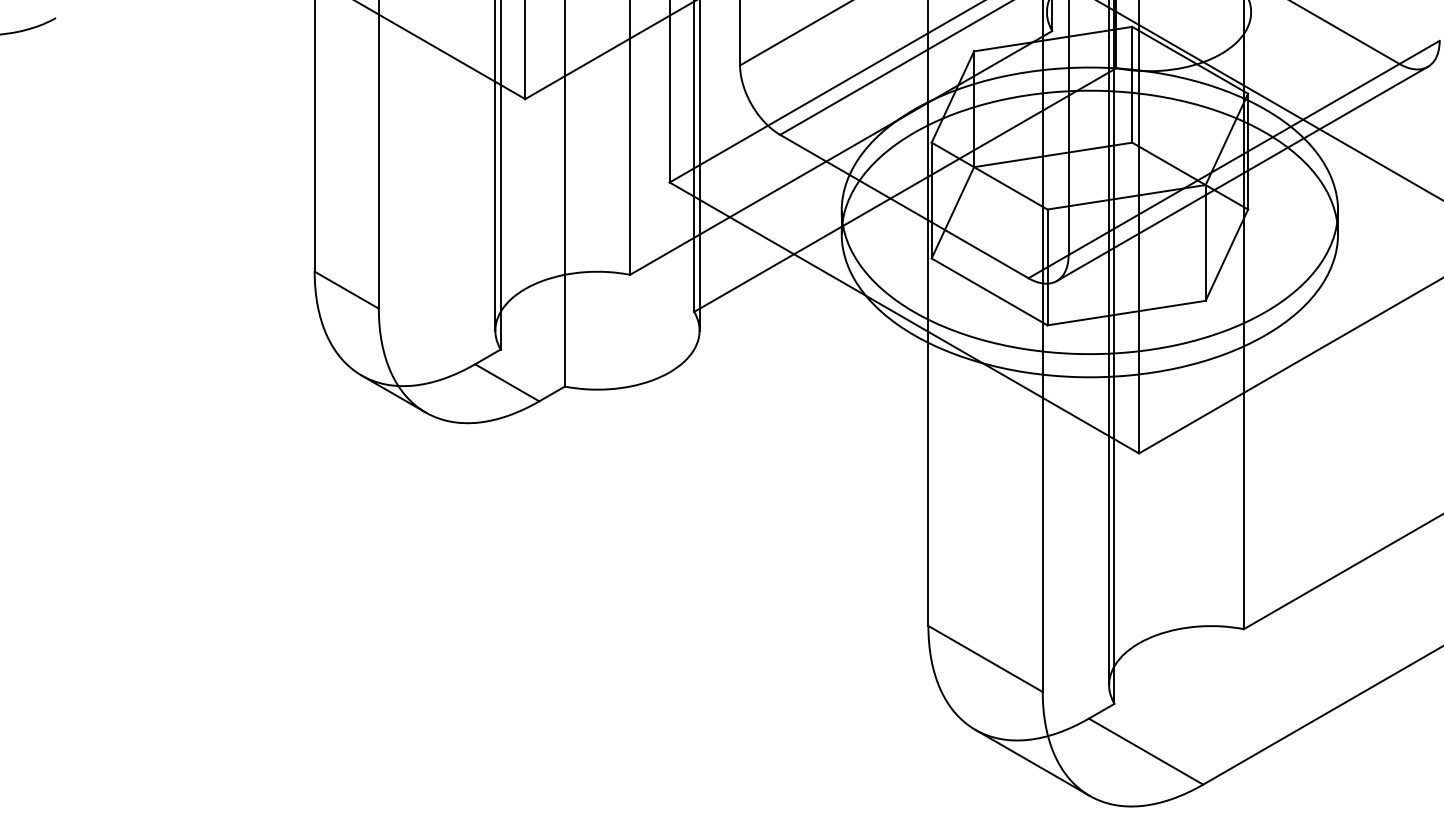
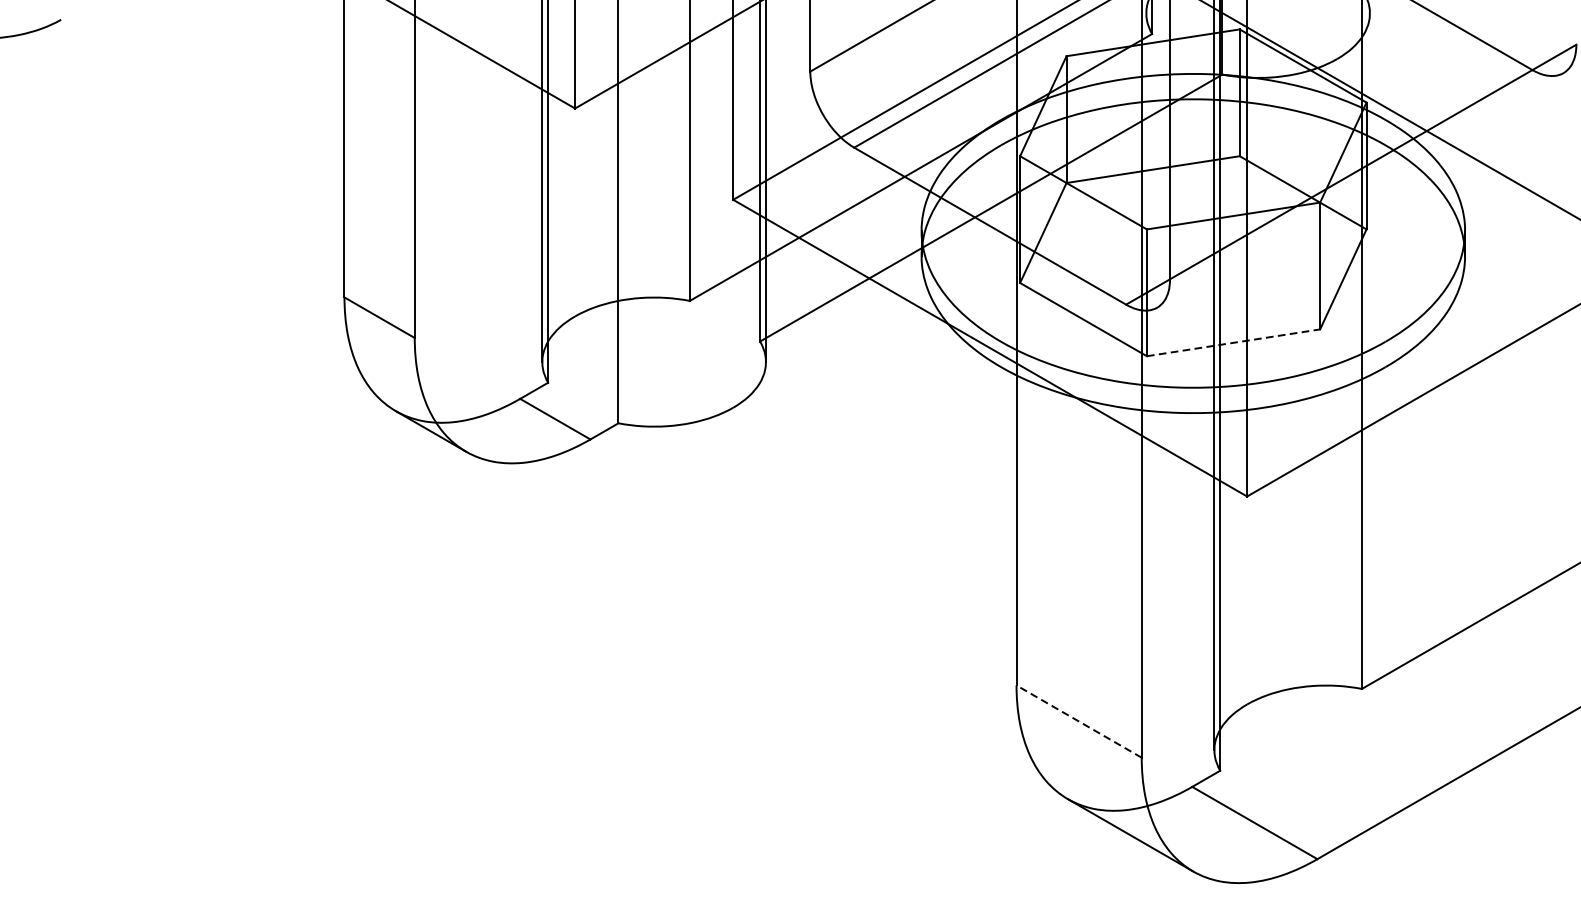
line: (1241, 173) -> (1359, 189), removed
line: (1127, 313) -> (1234, 343), solid -> dashed
line: (985, 658) -> (1079, 721), solid -> dashed

